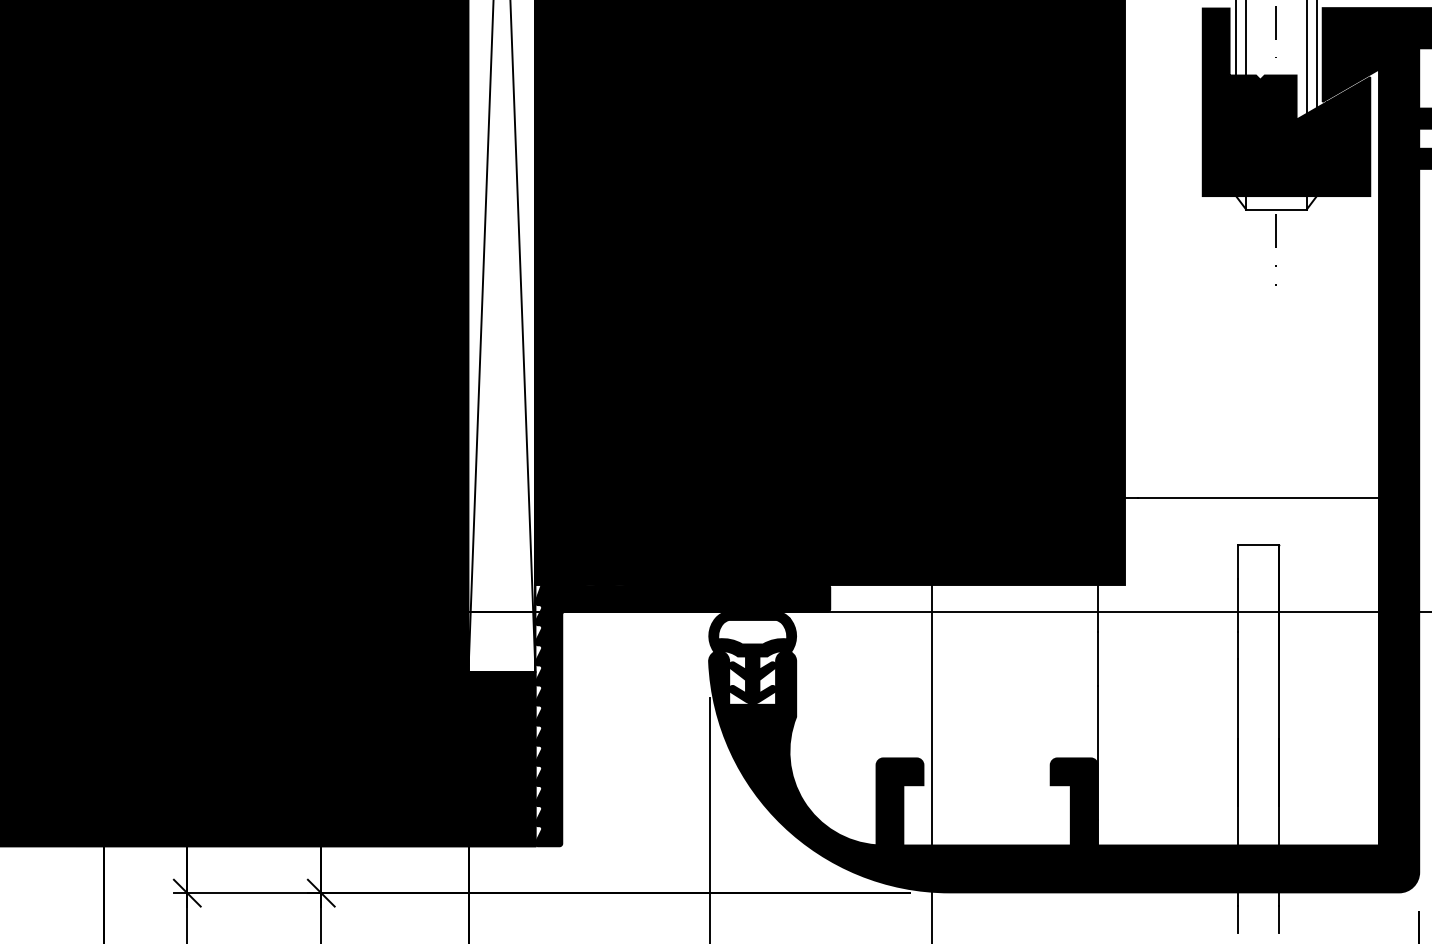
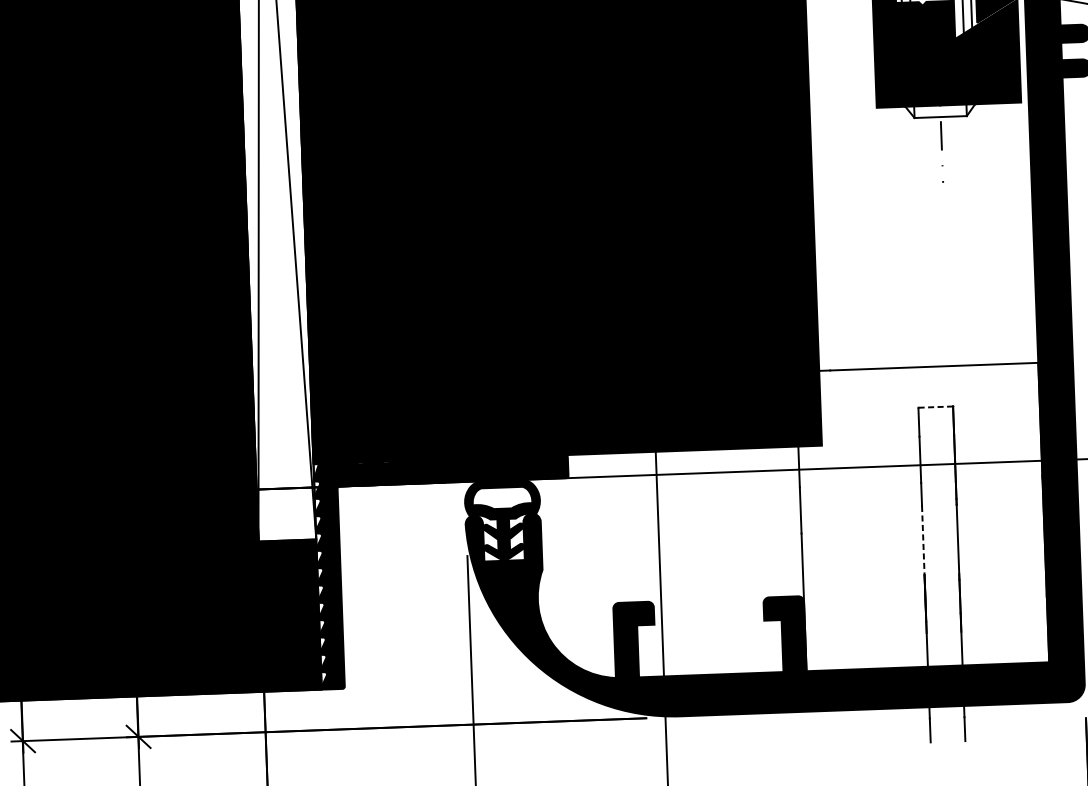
line: (1257, 545) -> (934, 407), solid -> dashed
line: (1238, 699) -> (923, 540), solid -> dashed

